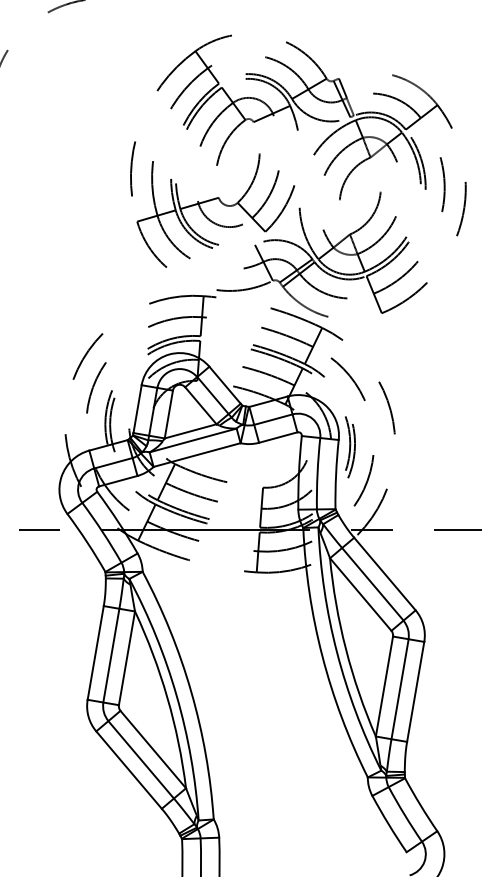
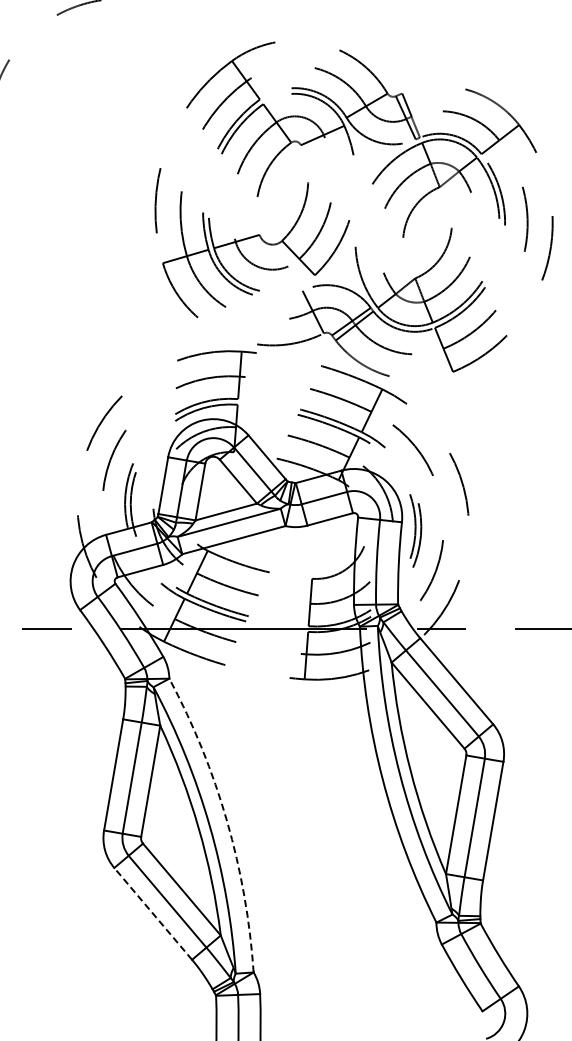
arc: (191, 692) -> (227, 821), solid -> dashed
line: (128, 769) -> (152, 913), solid -> dashed

